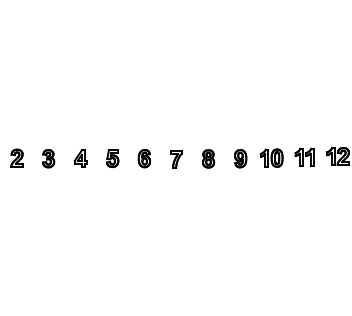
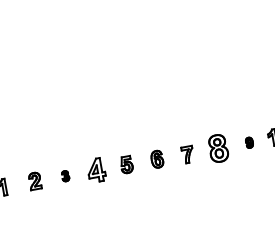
part: (48, 158) -> (65, 175), size x0.6
part: (80, 158) -> (95, 170), size x1.4
part: (208, 158) -> (218, 148), size x1.6
part: (240, 158) -> (249, 142), size x0.6

